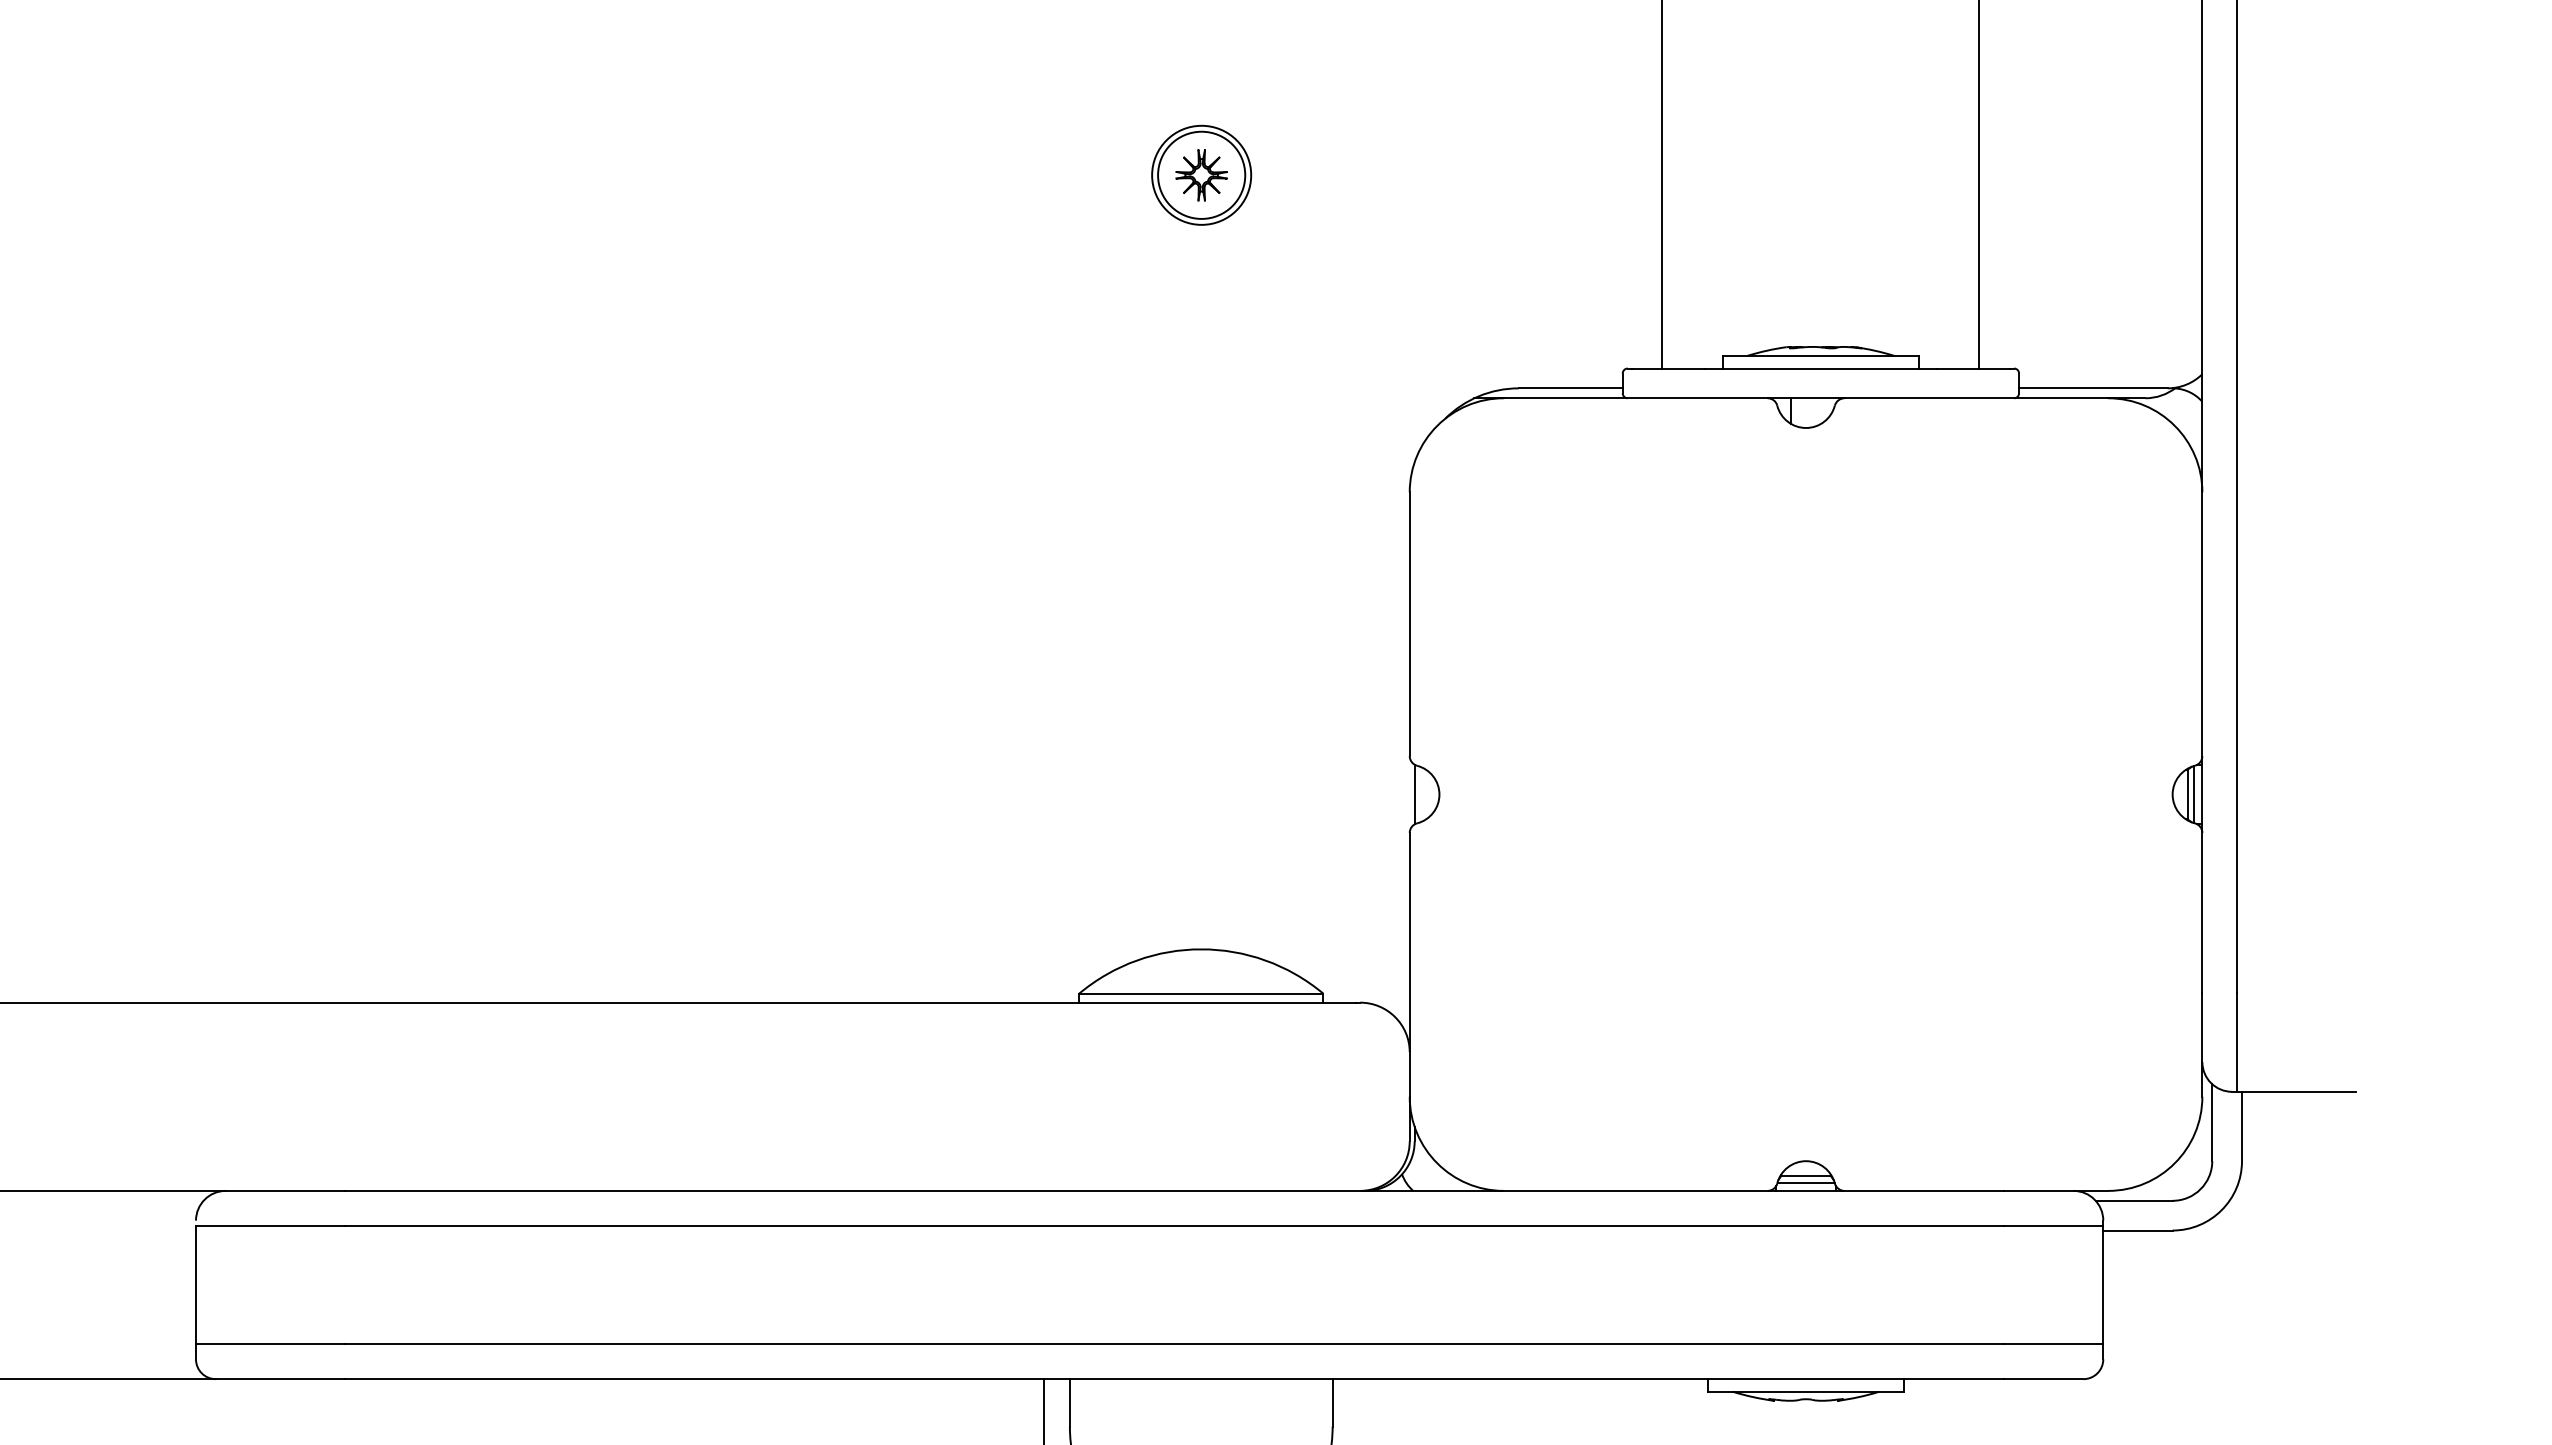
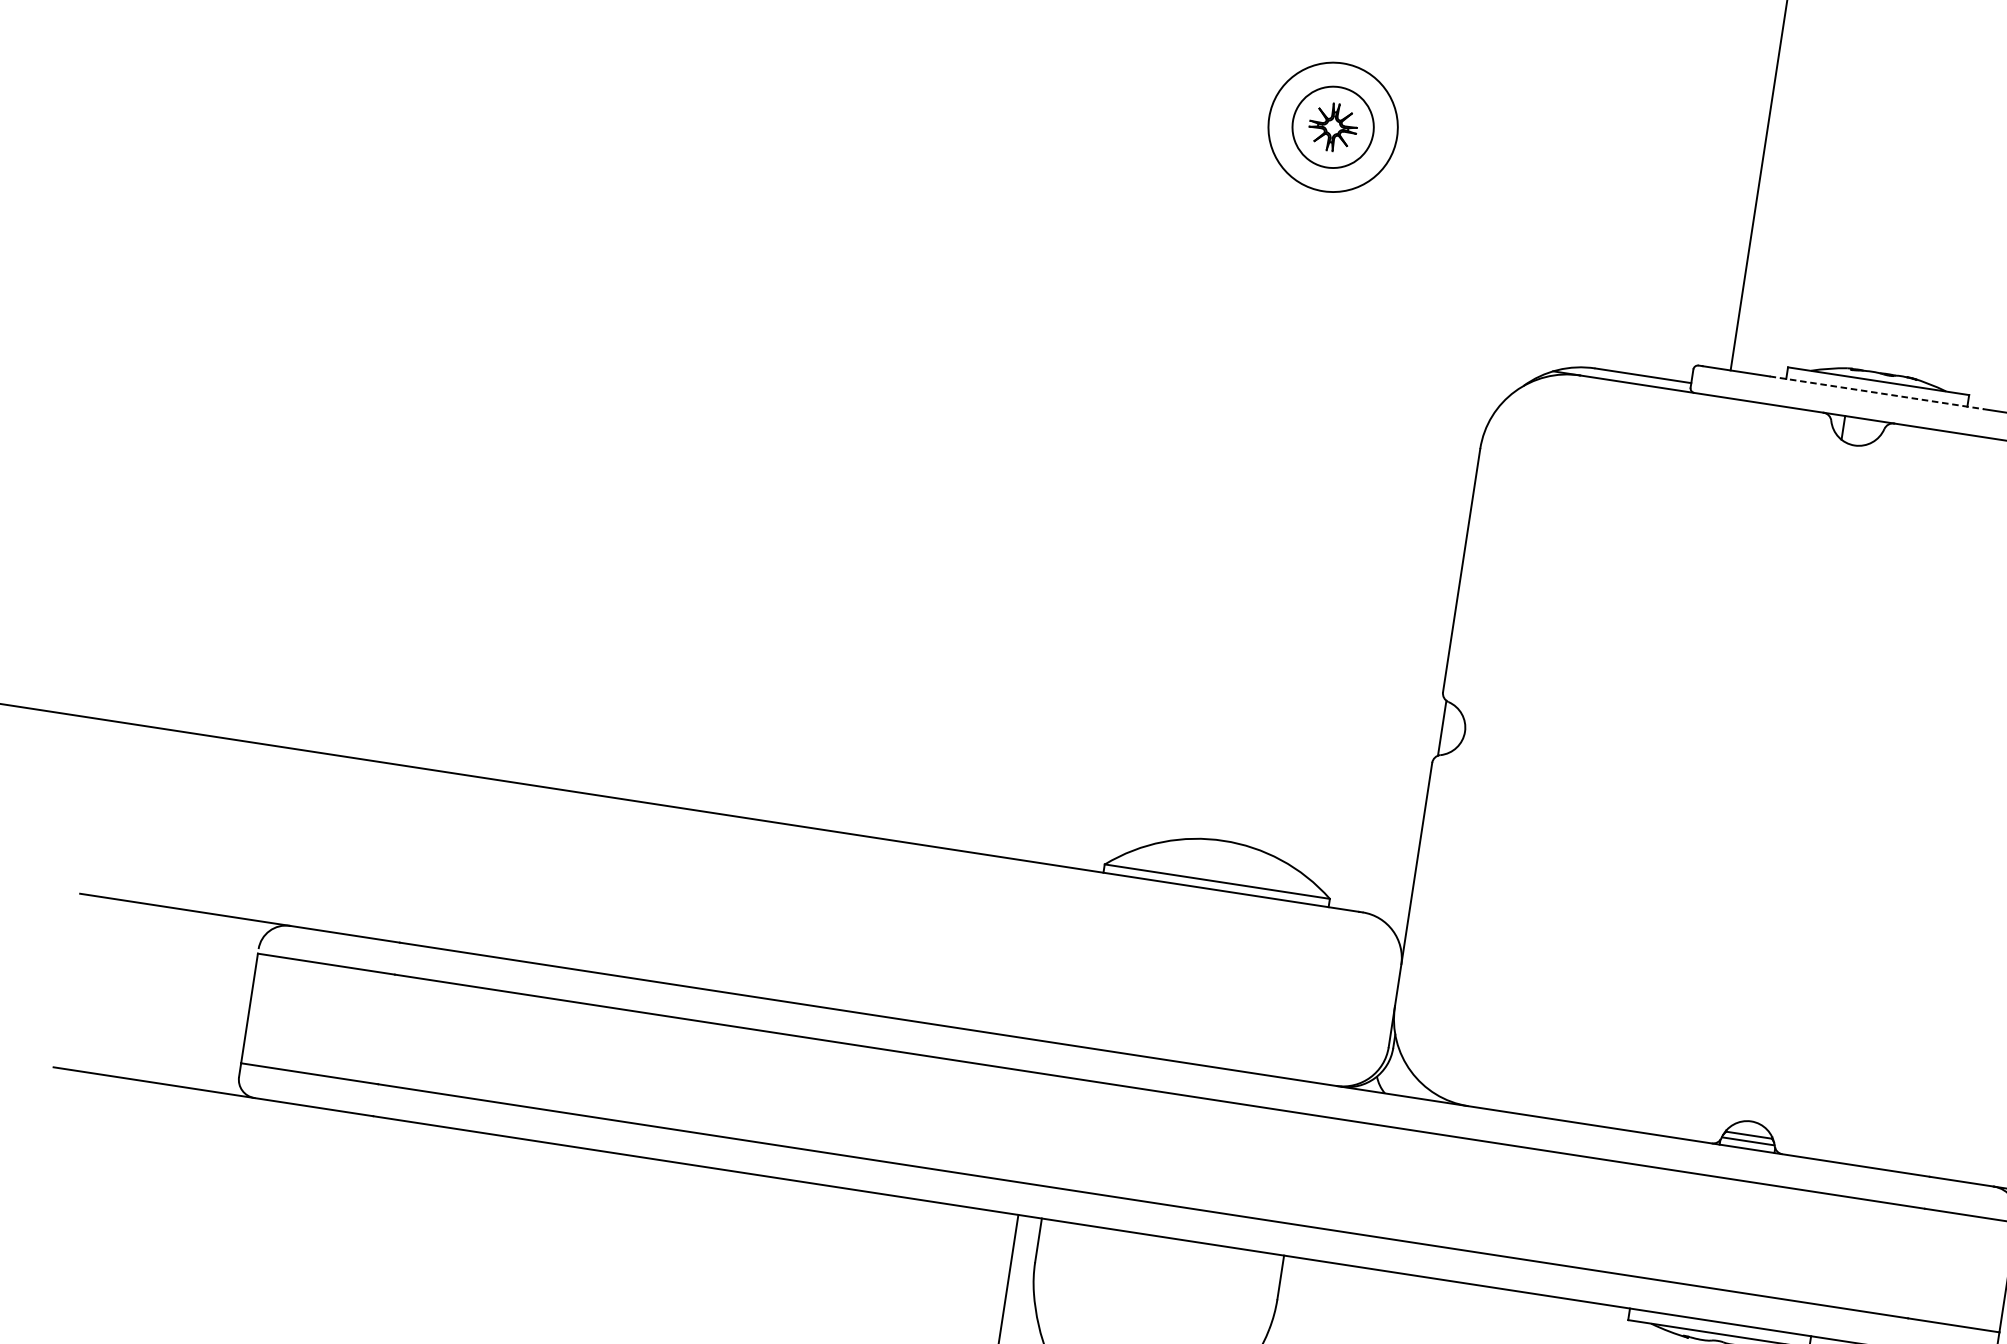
circle: (1201, 174) -> (1333, 126), size x1.4
line: (1821, 368) -> (1877, 392), solid -> dashed

